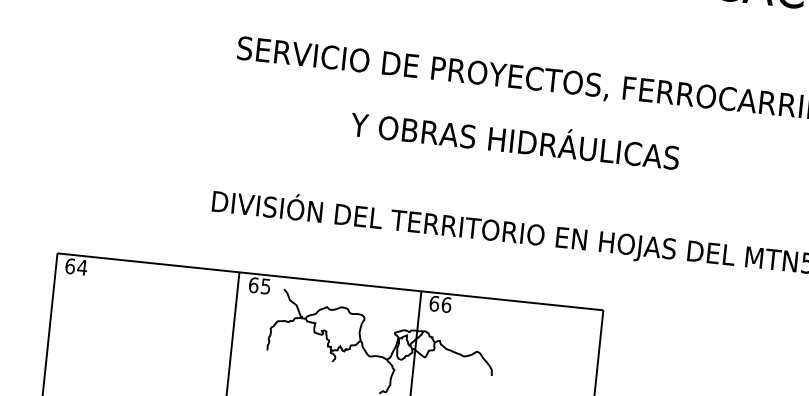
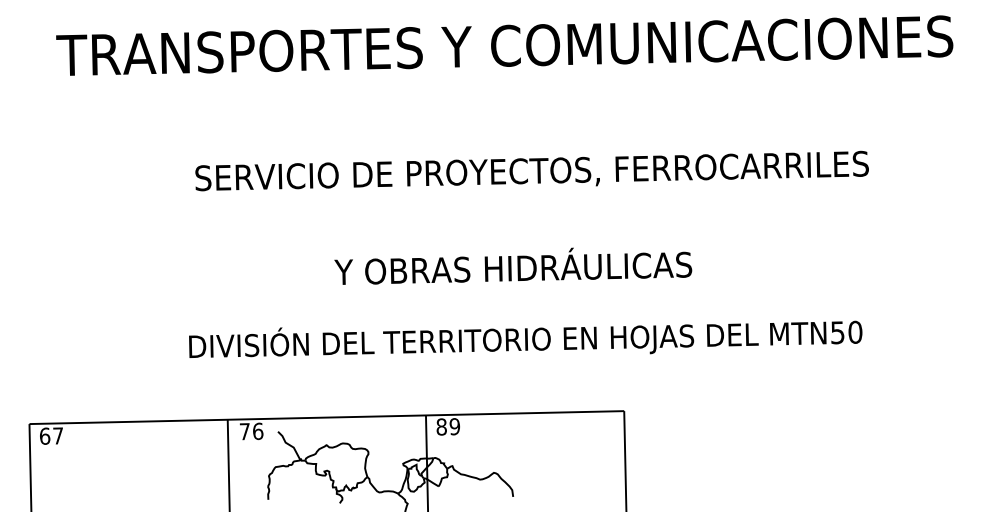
text: (515, 138) -> (513, 265), moved
text: (81, 267) -> (57, 435), 64 -> 67
text: (259, 285) -> (251, 431), 65 -> 76
text: (440, 304) -> (448, 426), 66 -> 89

